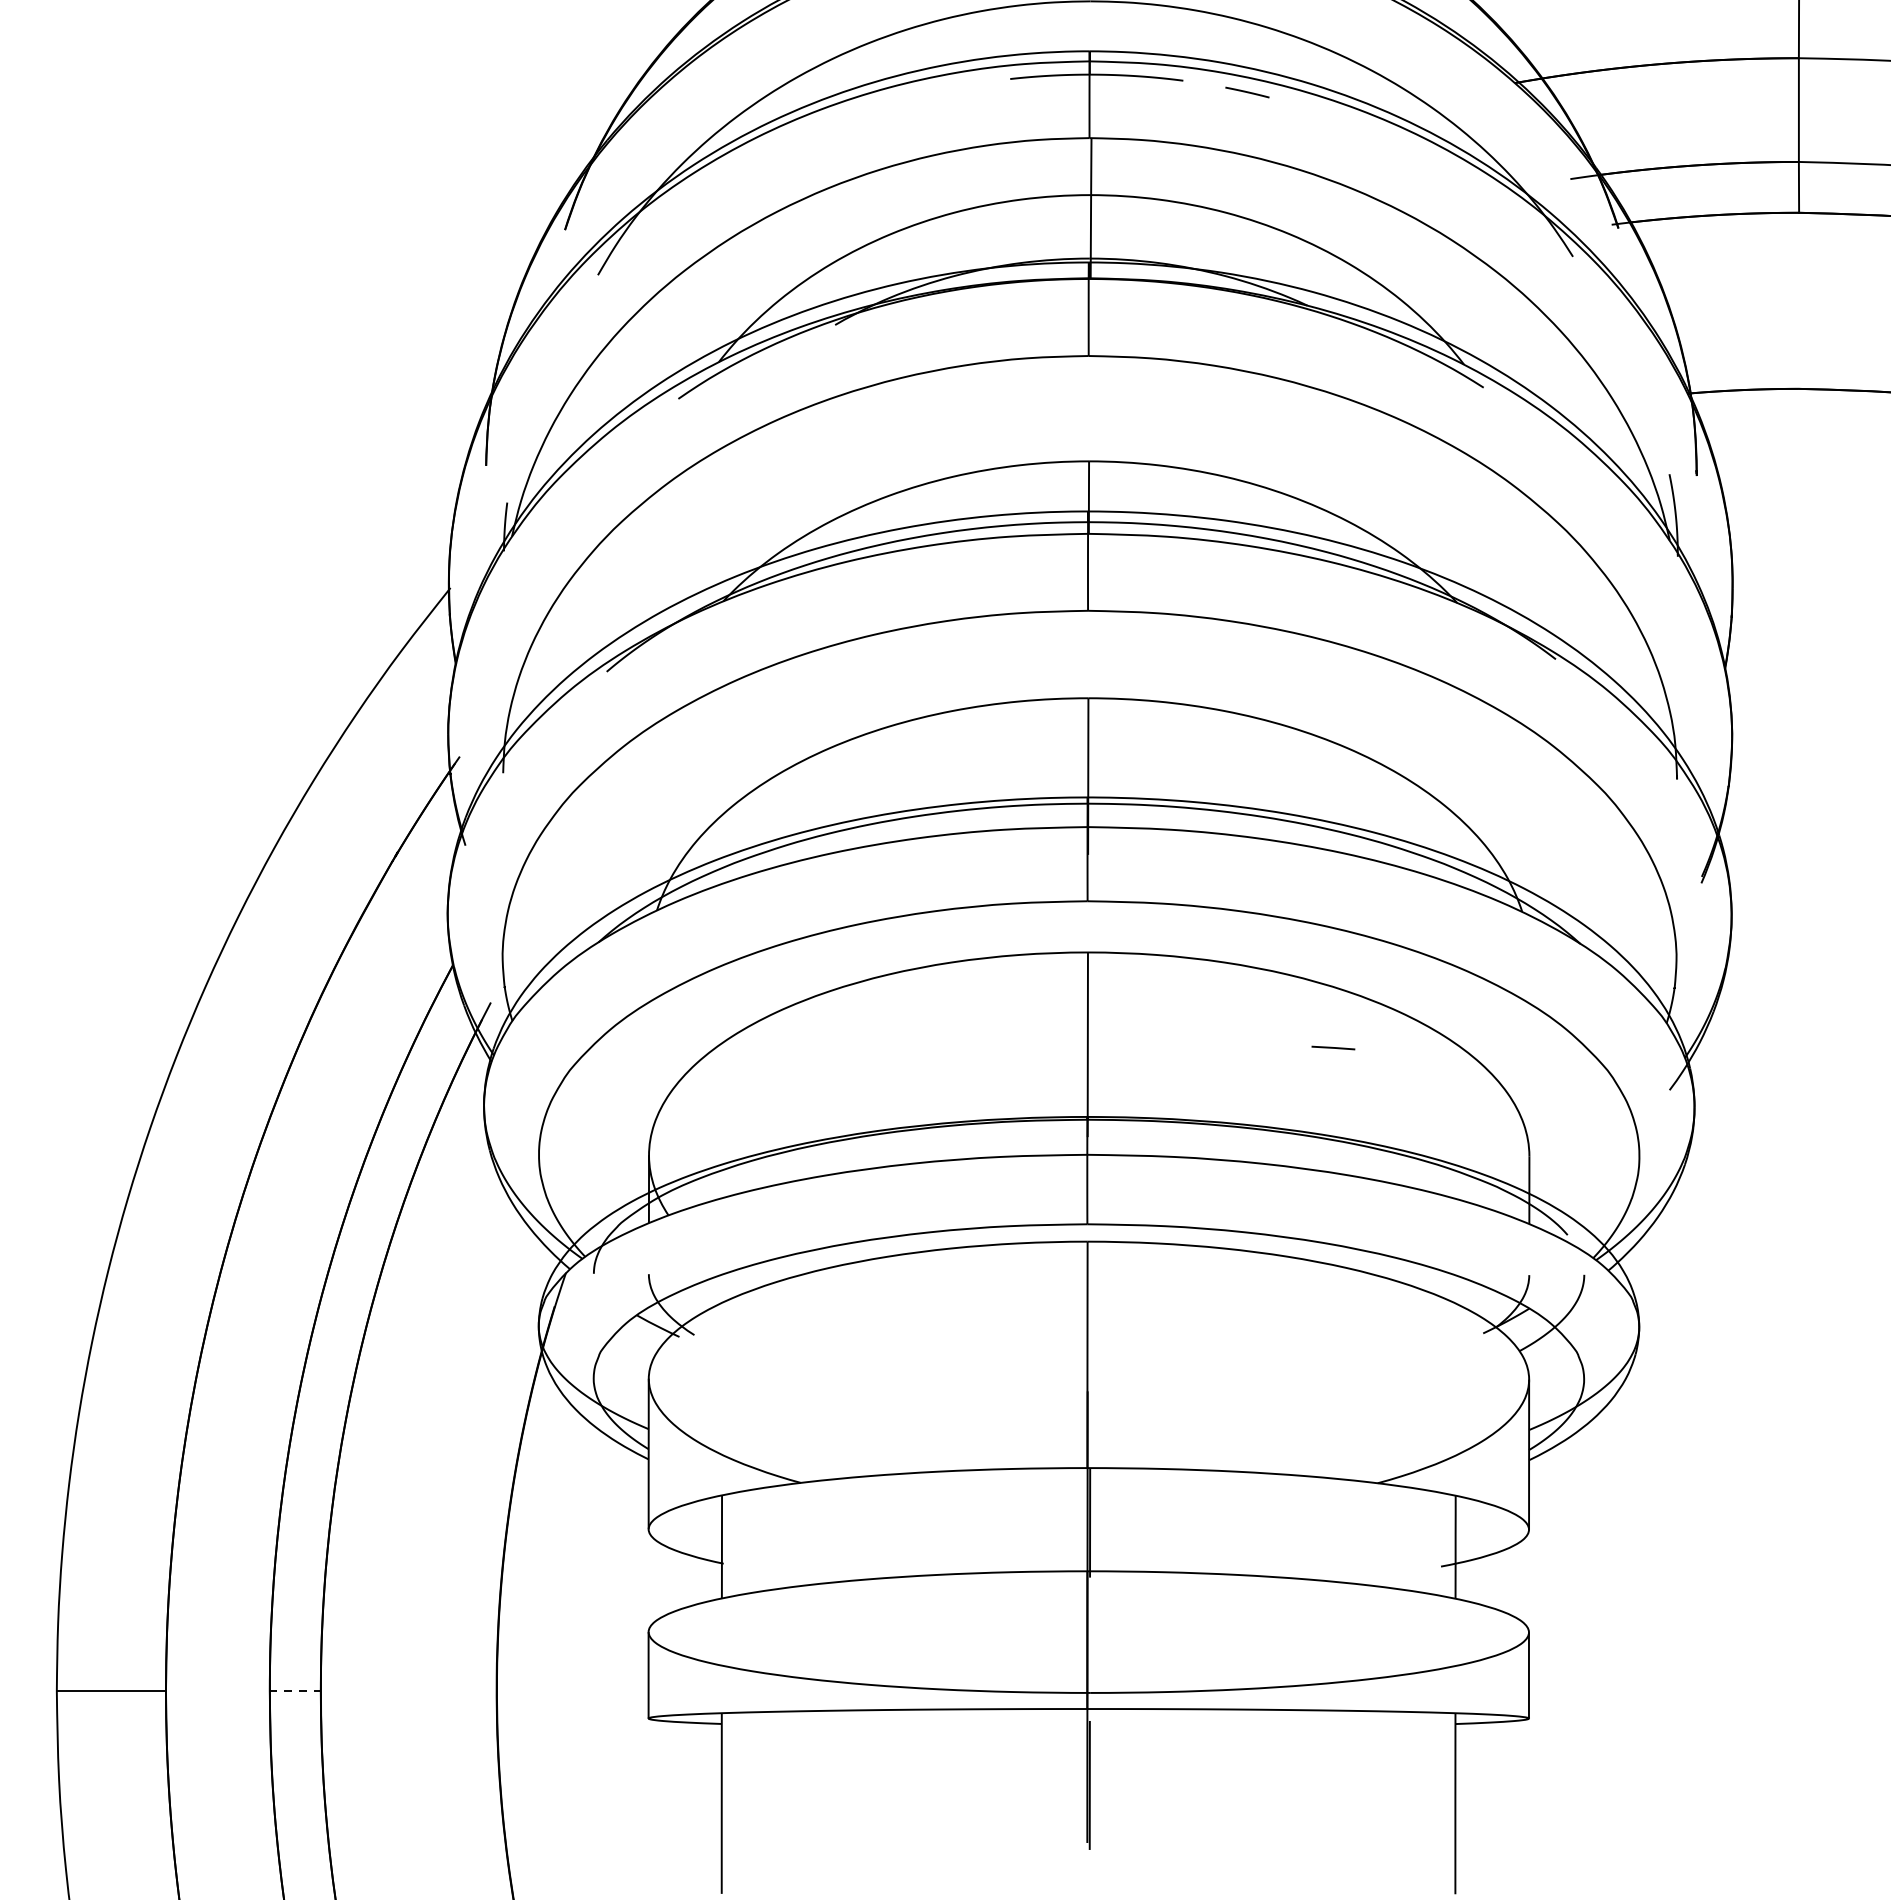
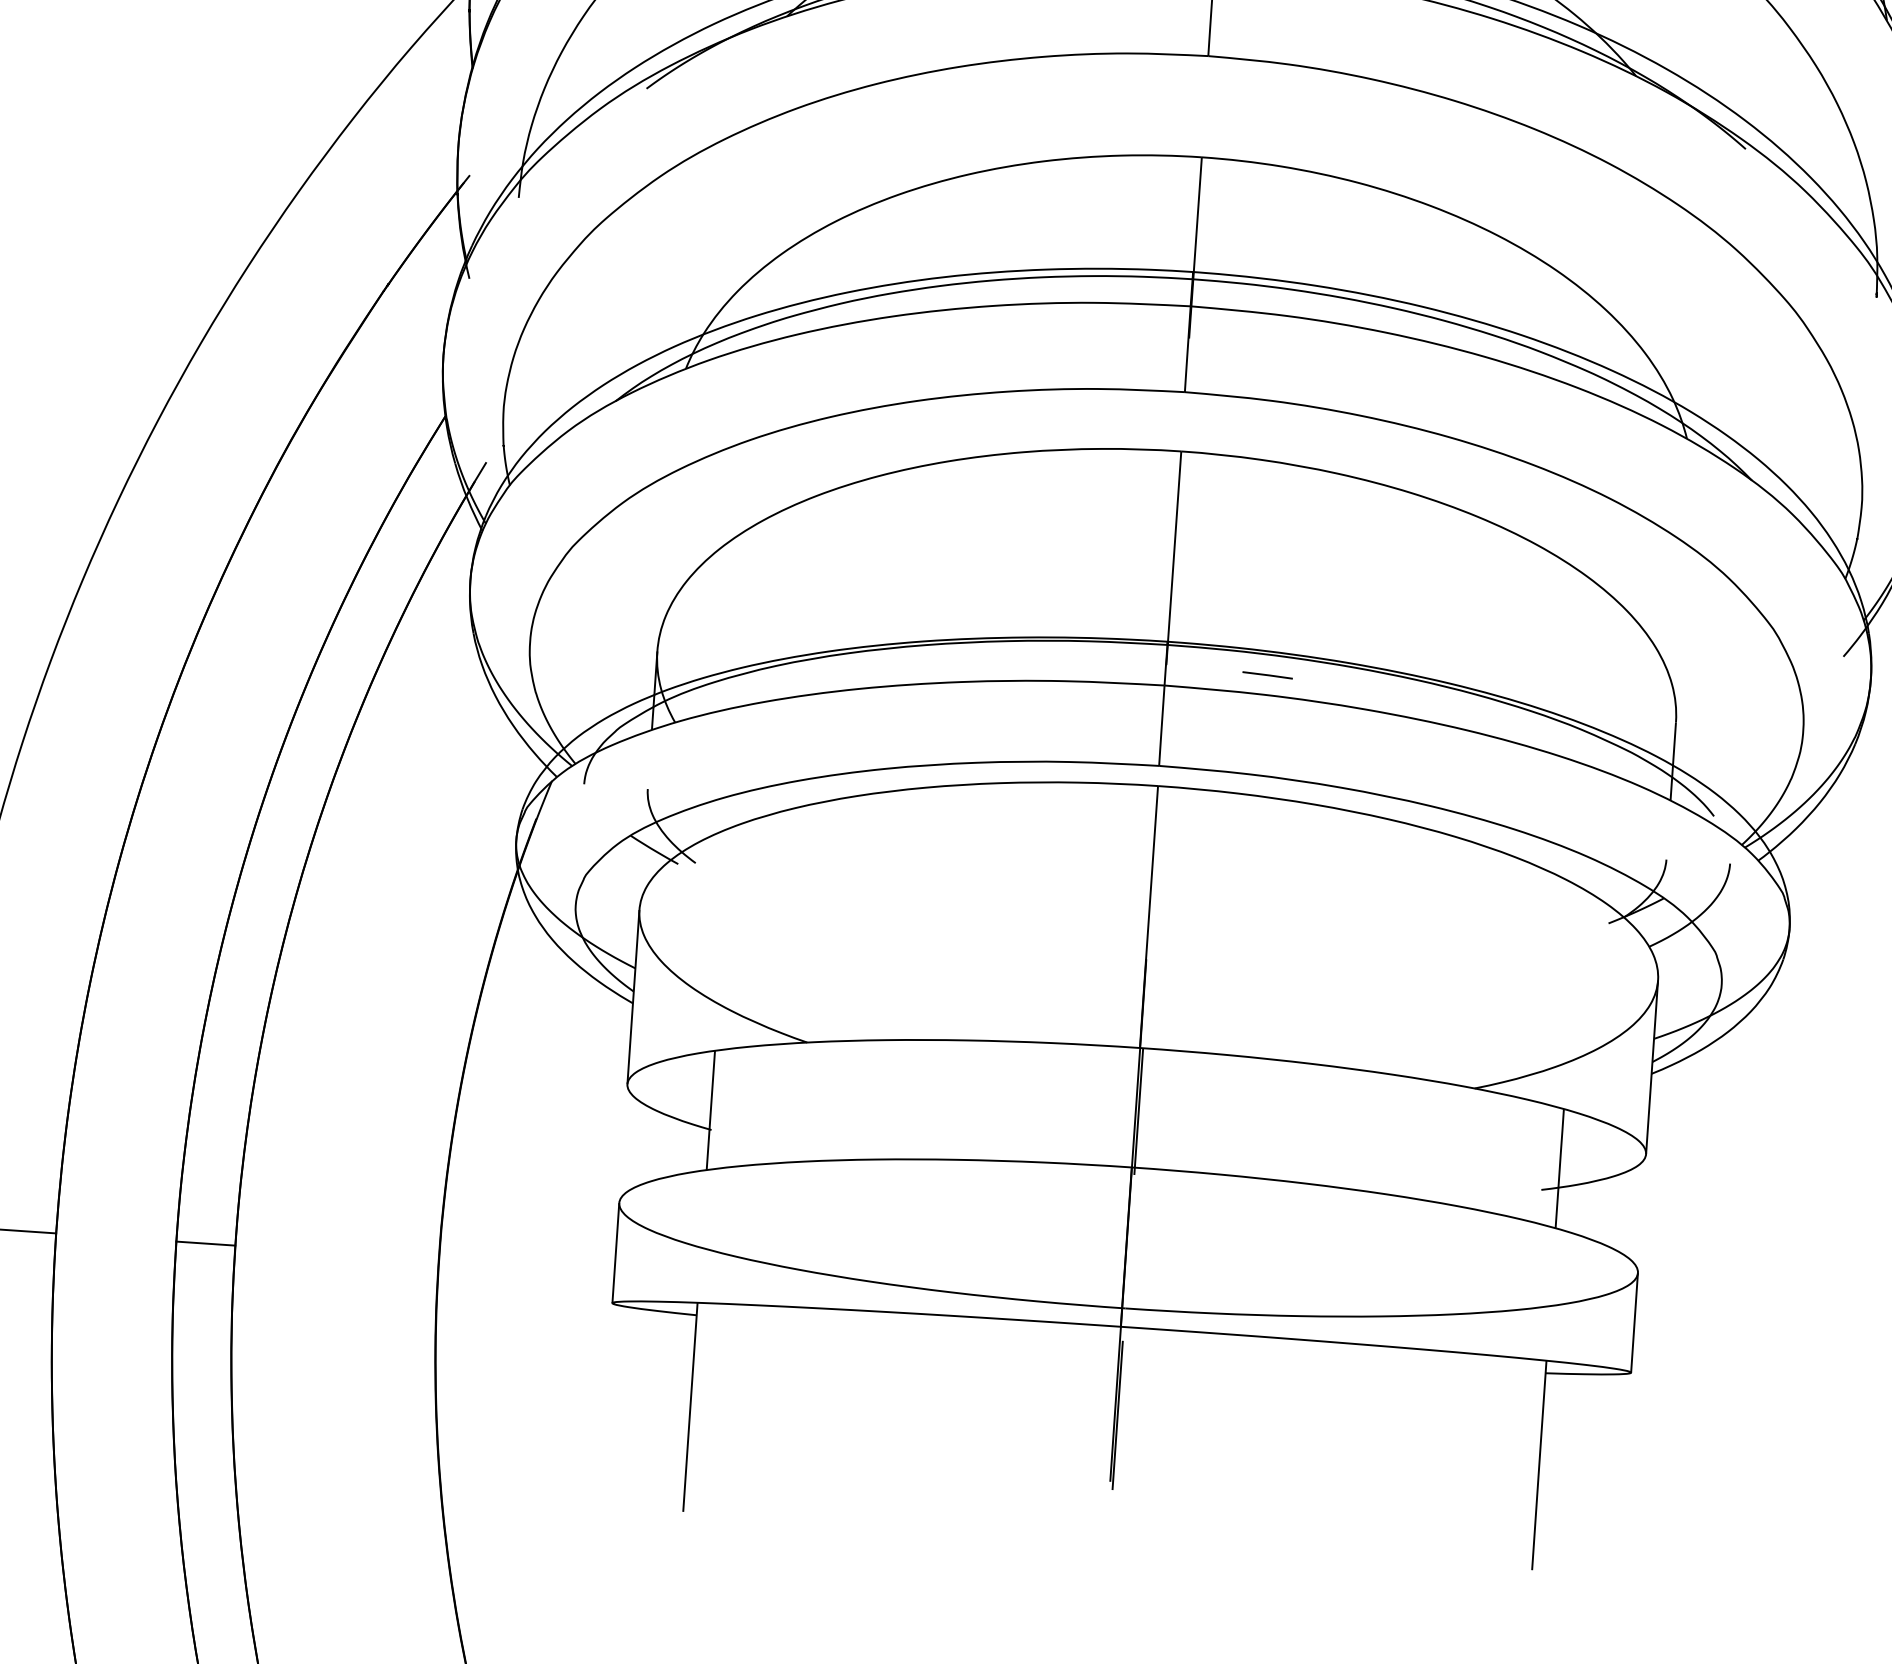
line: (1333, 1047) -> (1267, 674), moved
line: (295, 1691) -> (205, 1244), dashed -> solid

